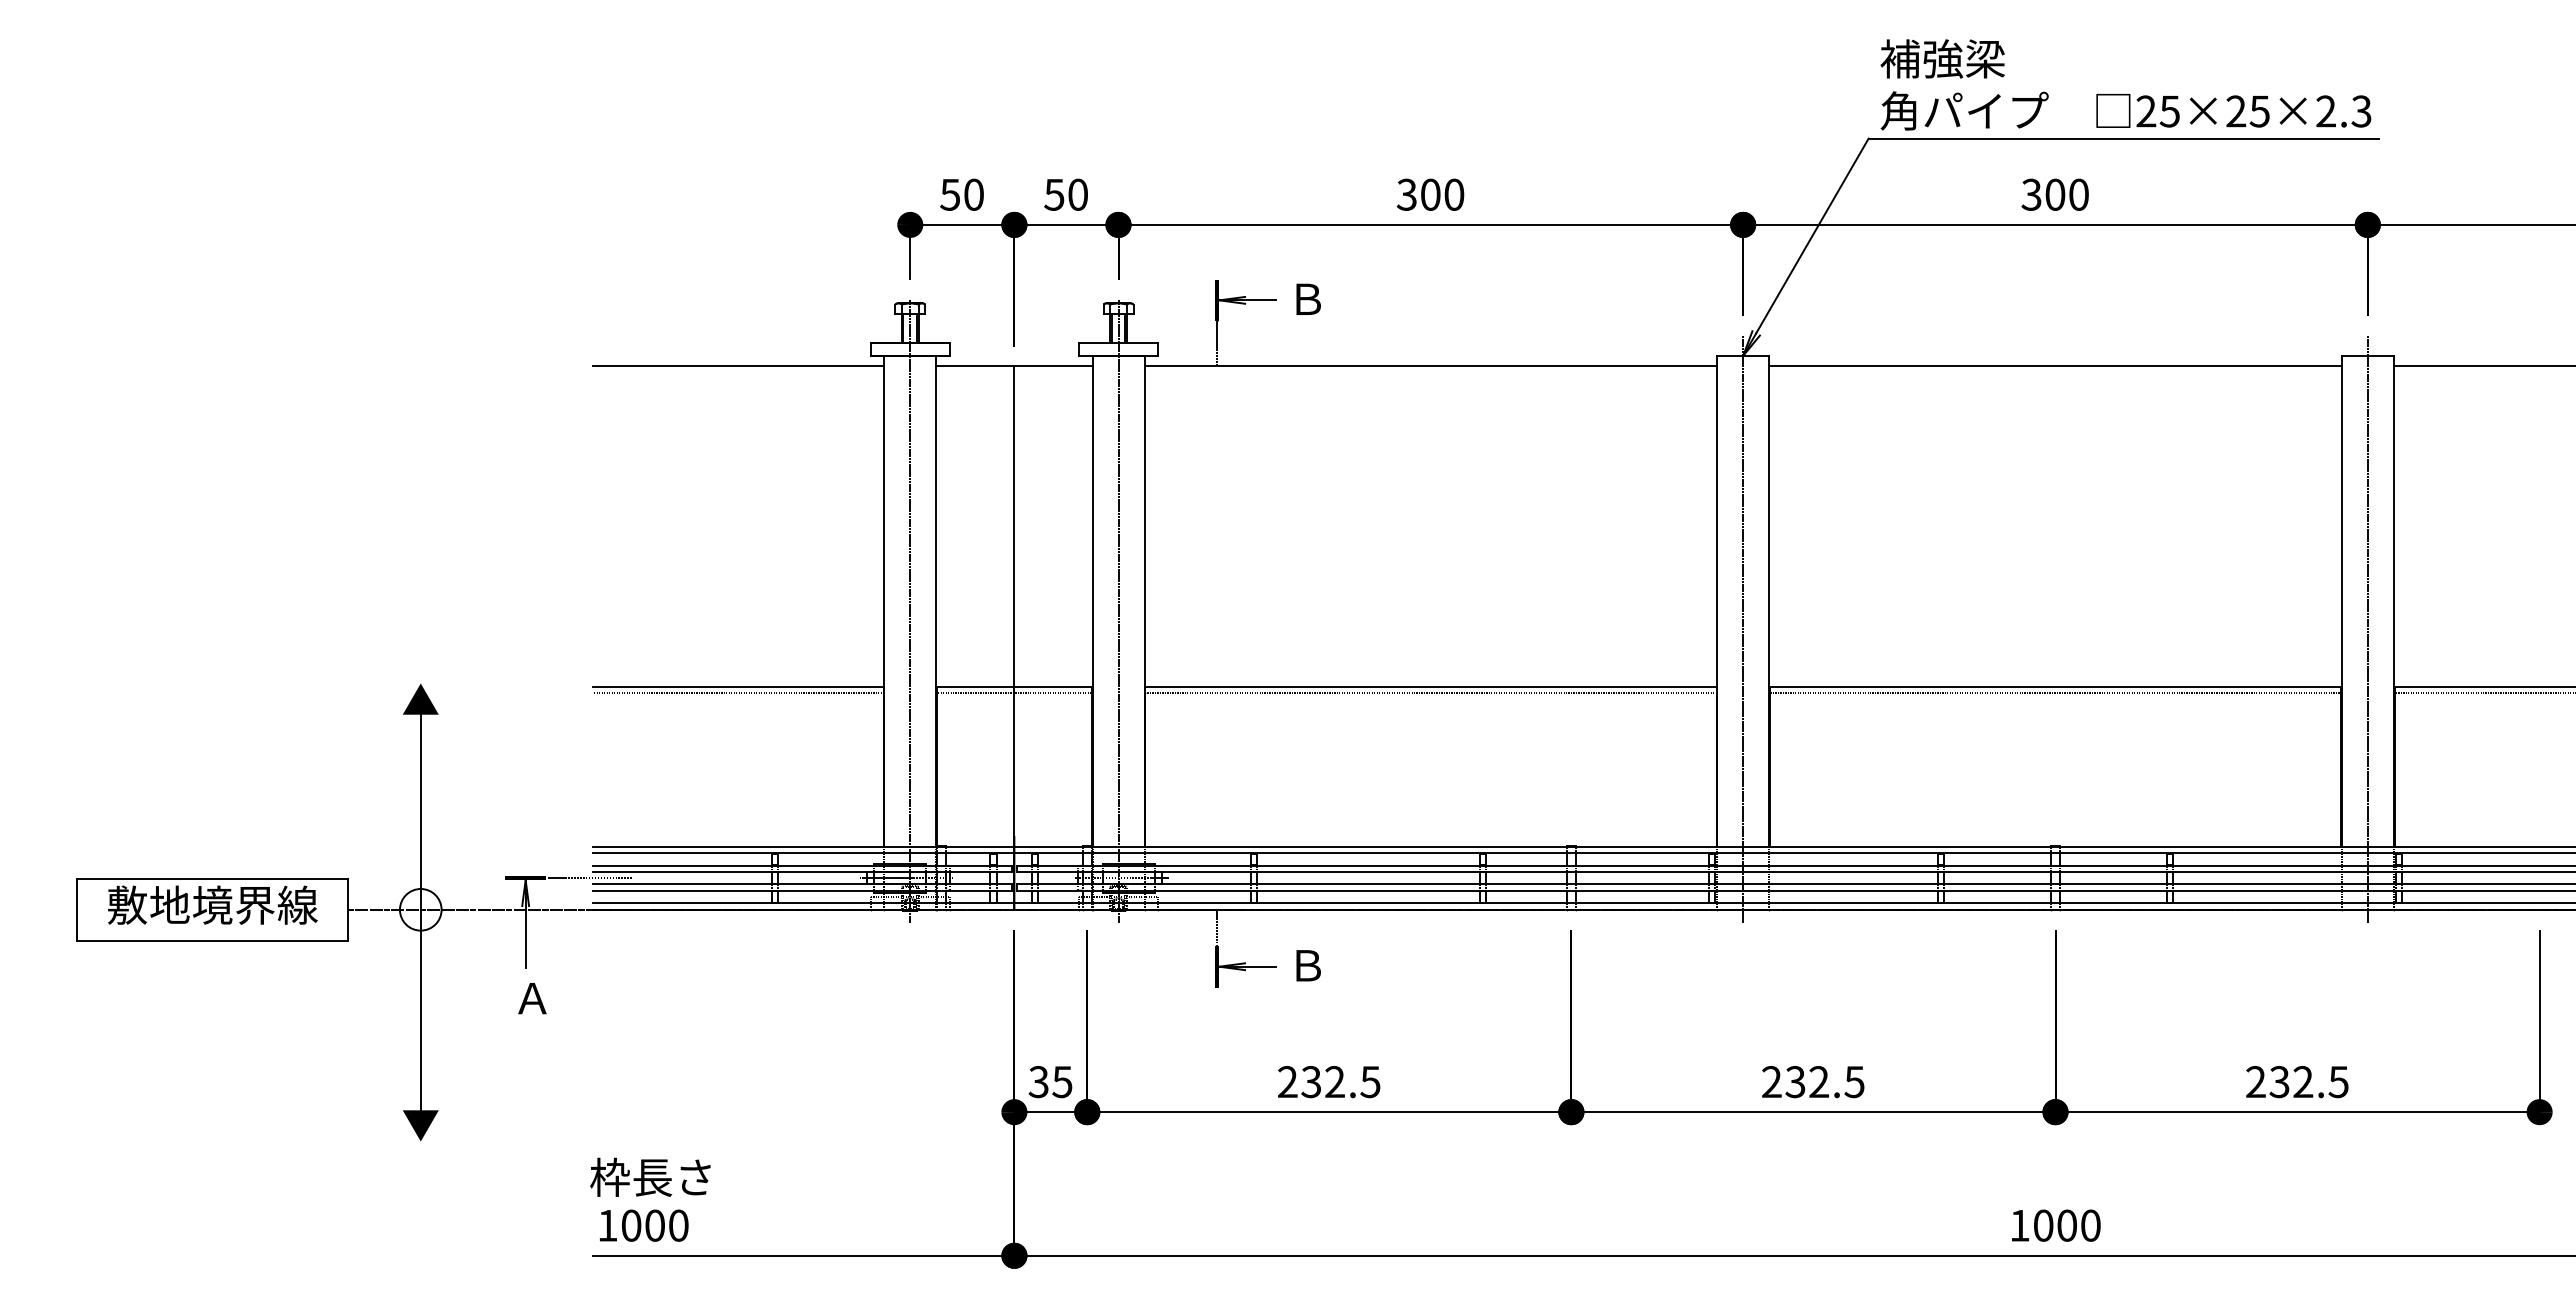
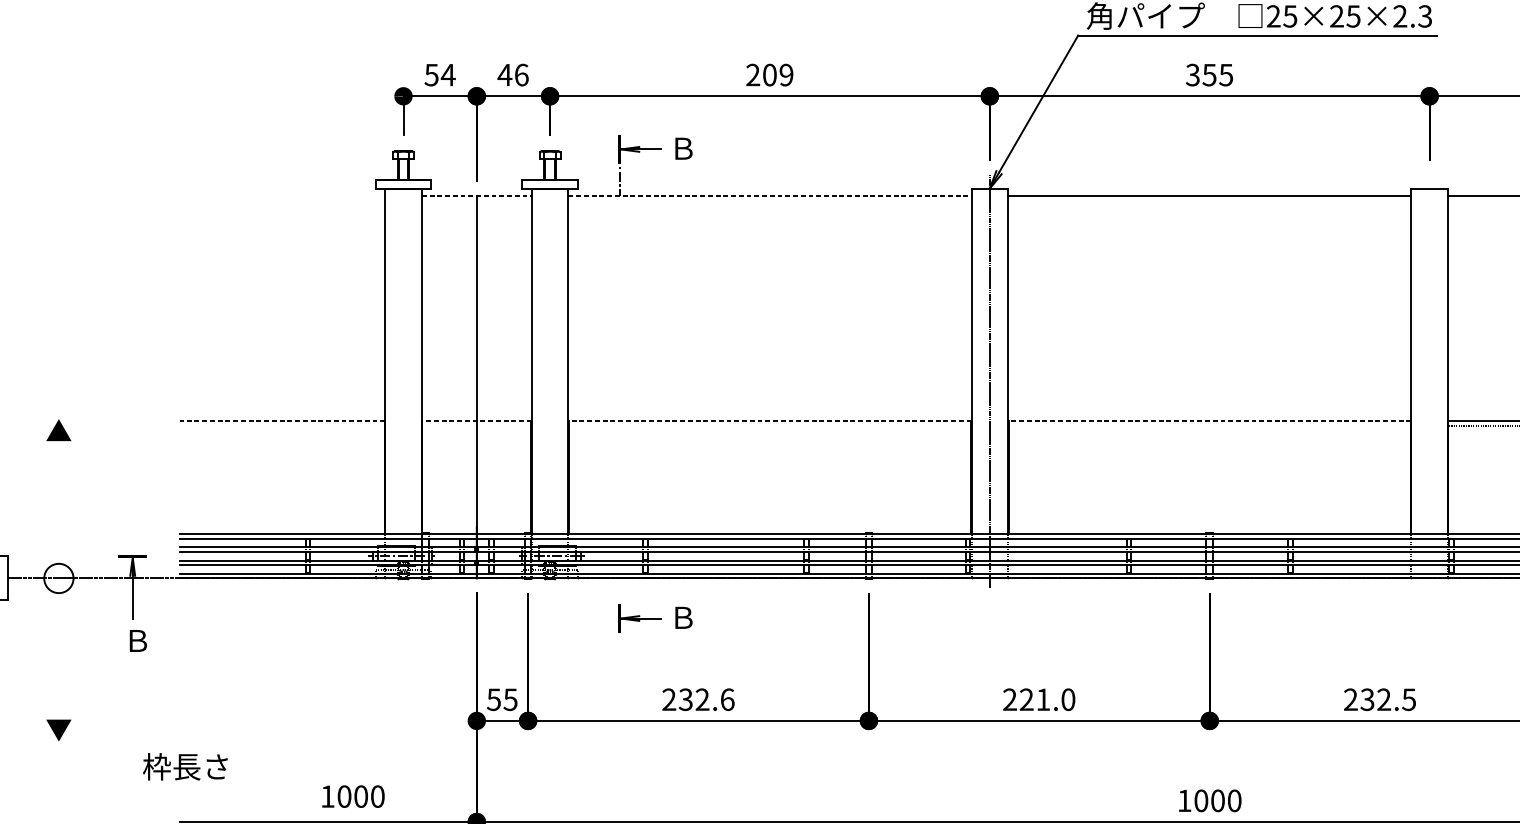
text: (973, 194) -> (448, 74), 50 -> 54
text: (1065, 194) -> (512, 74), 50 -> 46
text: (1430, 194) -> (769, 74), 300 -> 209
text: (2066, 194) -> (1217, 74), 300 -> 355
line: (738, 366) -> (282, 195), removed
line: (1014, 366) -> (476, 195), solid -> dashed
line: (1431, 366) -> (770, 195), solid -> dashed
line: (910, 611) -> (403, 368), removed
line: (1118, 611) -> (550, 368), removed
line: (2367, 629) -> (1429, 381), removed
line: (738, 686) -> (282, 421), solid -> dashed
line: (1013, 686) -> (476, 421), solid -> dashed
line: (1430, 686) -> (769, 421), solid -> dashed
line: (2055, 686) -> (1209, 421), solid -> dashed
line: (737, 693) -> (281, 426), removed
line: (1013, 693) -> (476, 426), removed
line: (1430, 693) -> (769, 426), removed
line: (2055, 693) -> (1209, 426), removed
line: (589, 878) -> (177, 556), removed
line: (420, 912) -> (58, 580), removed
line: (1217, 927) -> (619, 590), removed
text: (532, 998) -> (137, 640), Ａ -> Ｂ
text: (1038, 1081) -> (493, 699), 35 -> 55
text: (1370, 1082) -> (727, 700), 232.5 -> 232.6
text: (1824, 1082) -> (1047, 700), 232.5 -> 221.0
text: (650, 1176) -> (185, 766), moved
text: (644, 1225) -> (353, 796), moved

